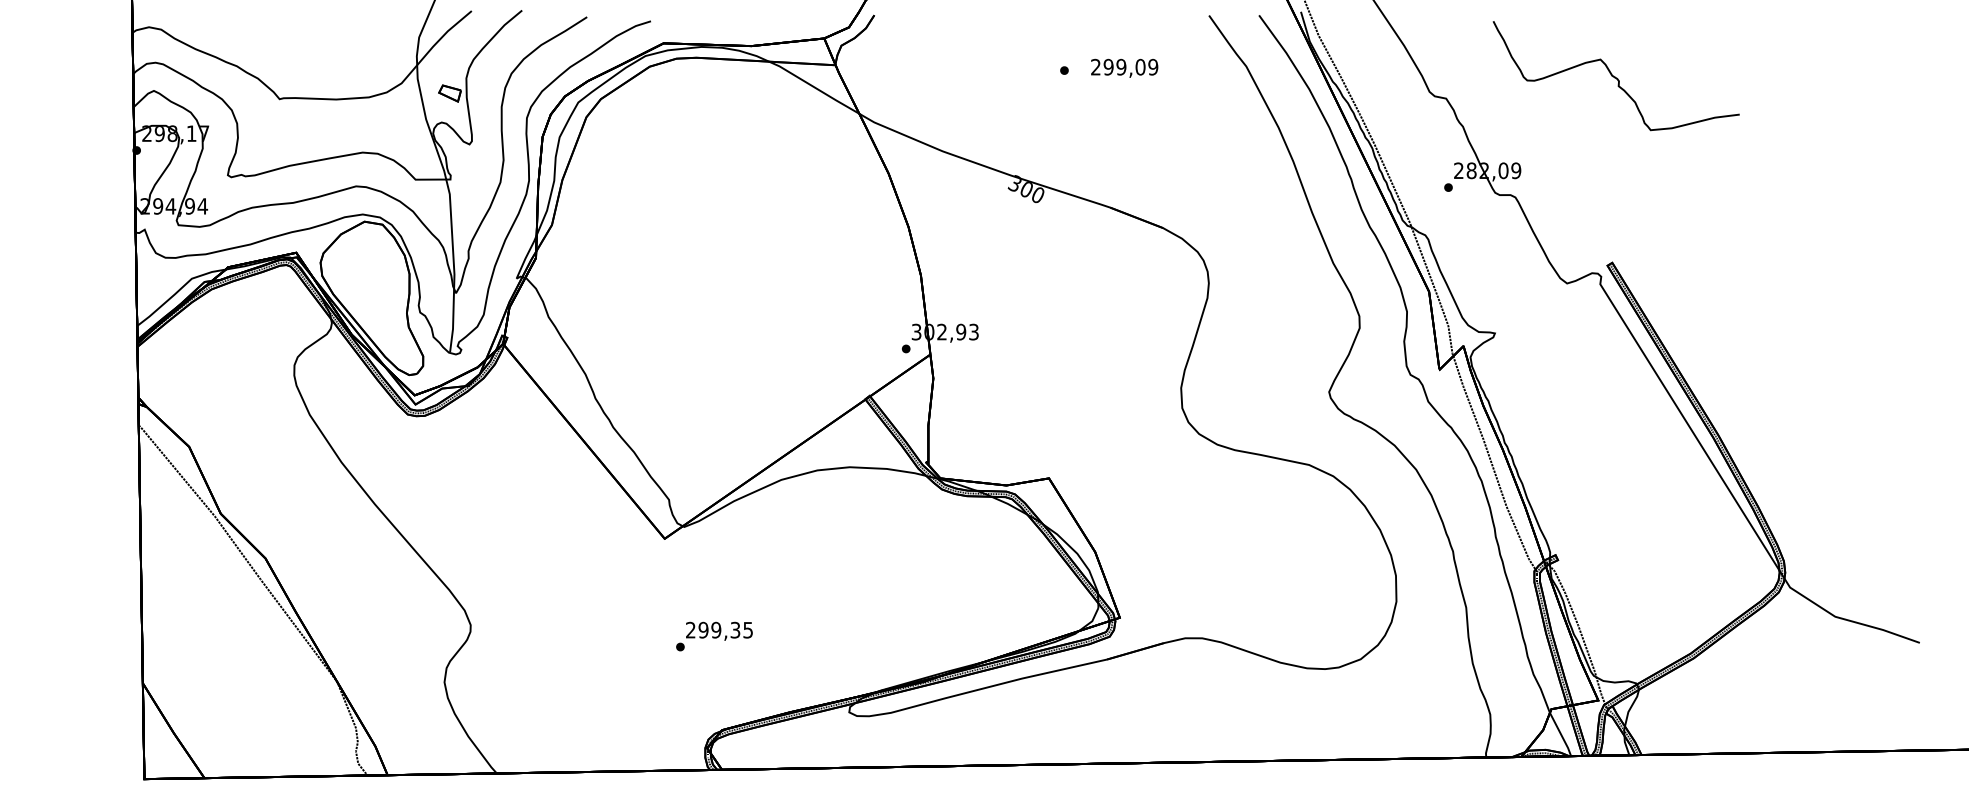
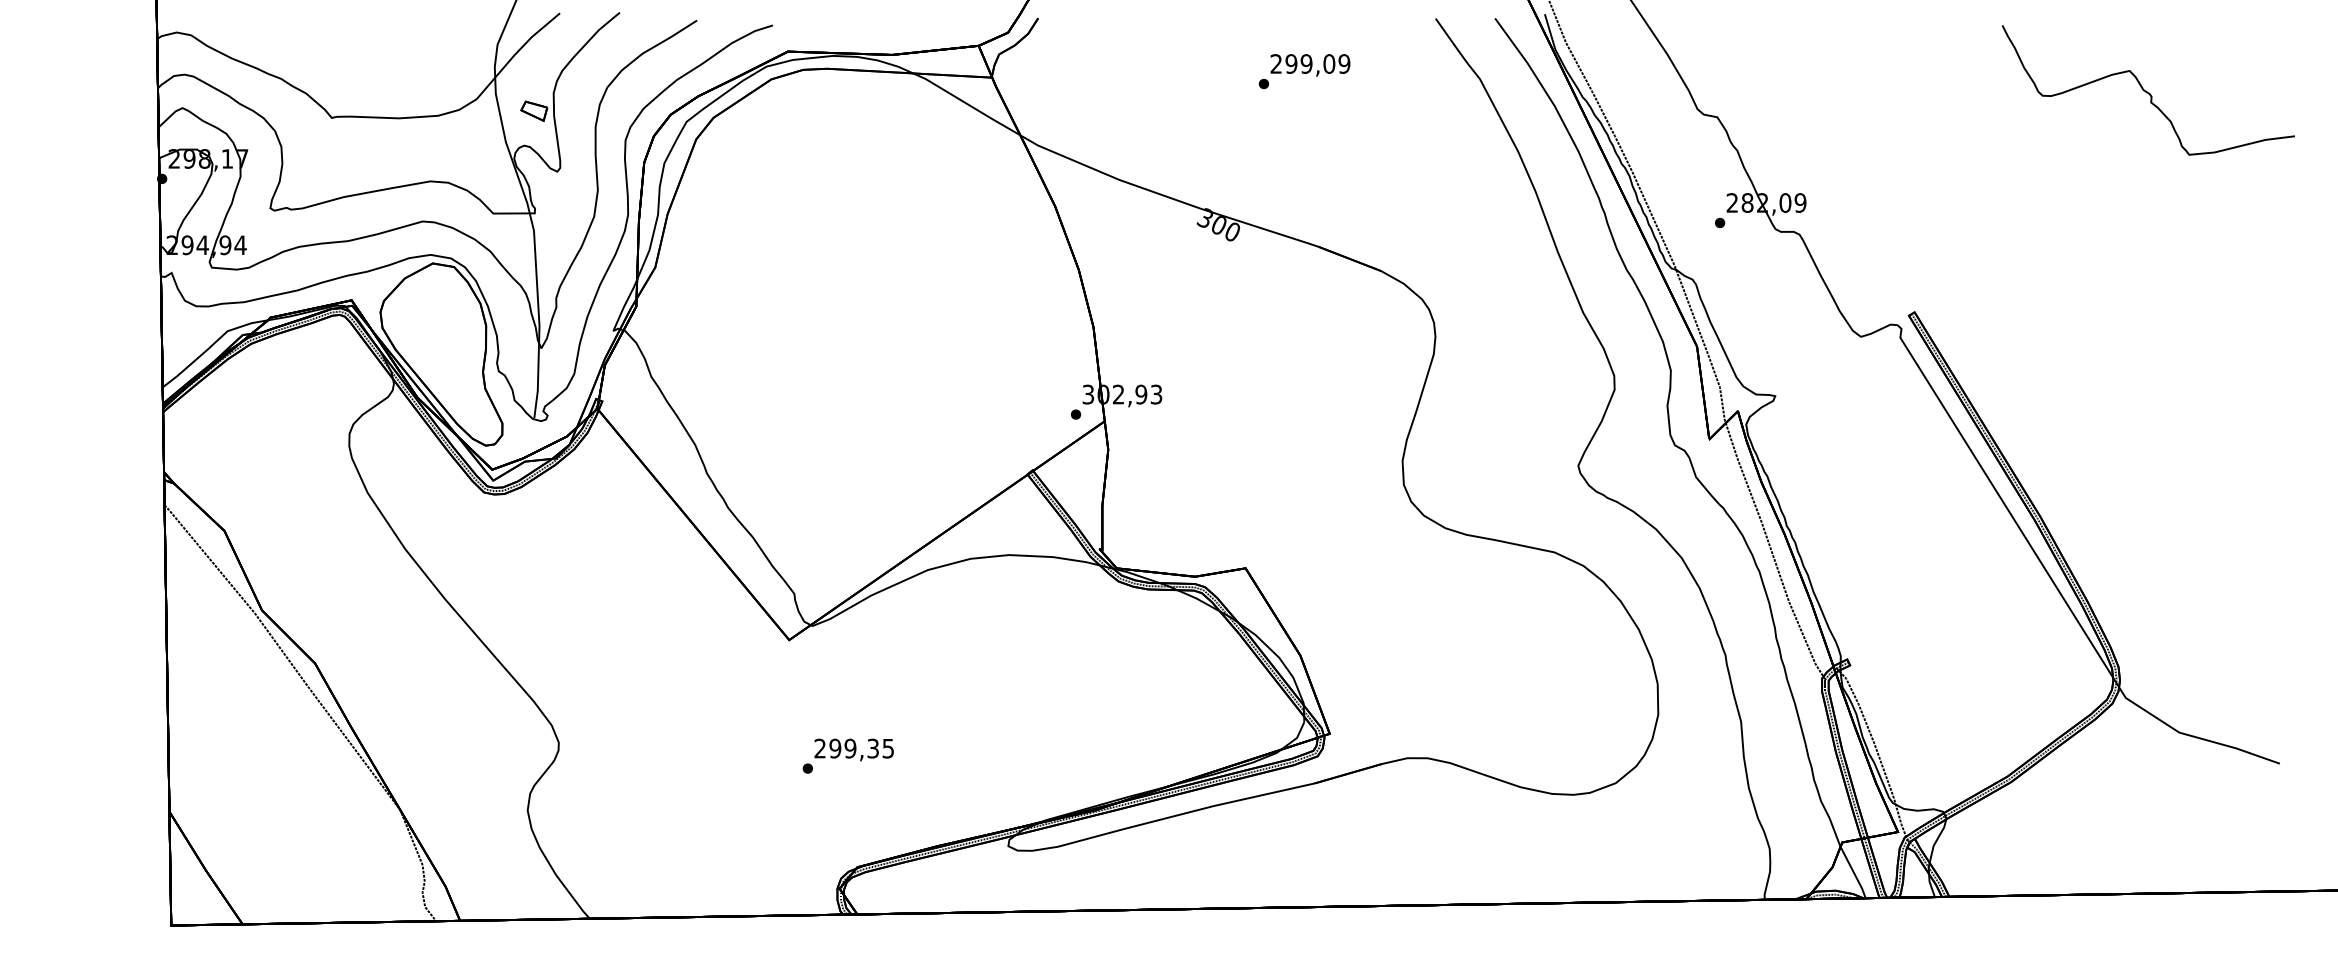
text: (1124, 68) -> (1310, 65), moved
part: (1615, 76) -> (2147, 90), moved

